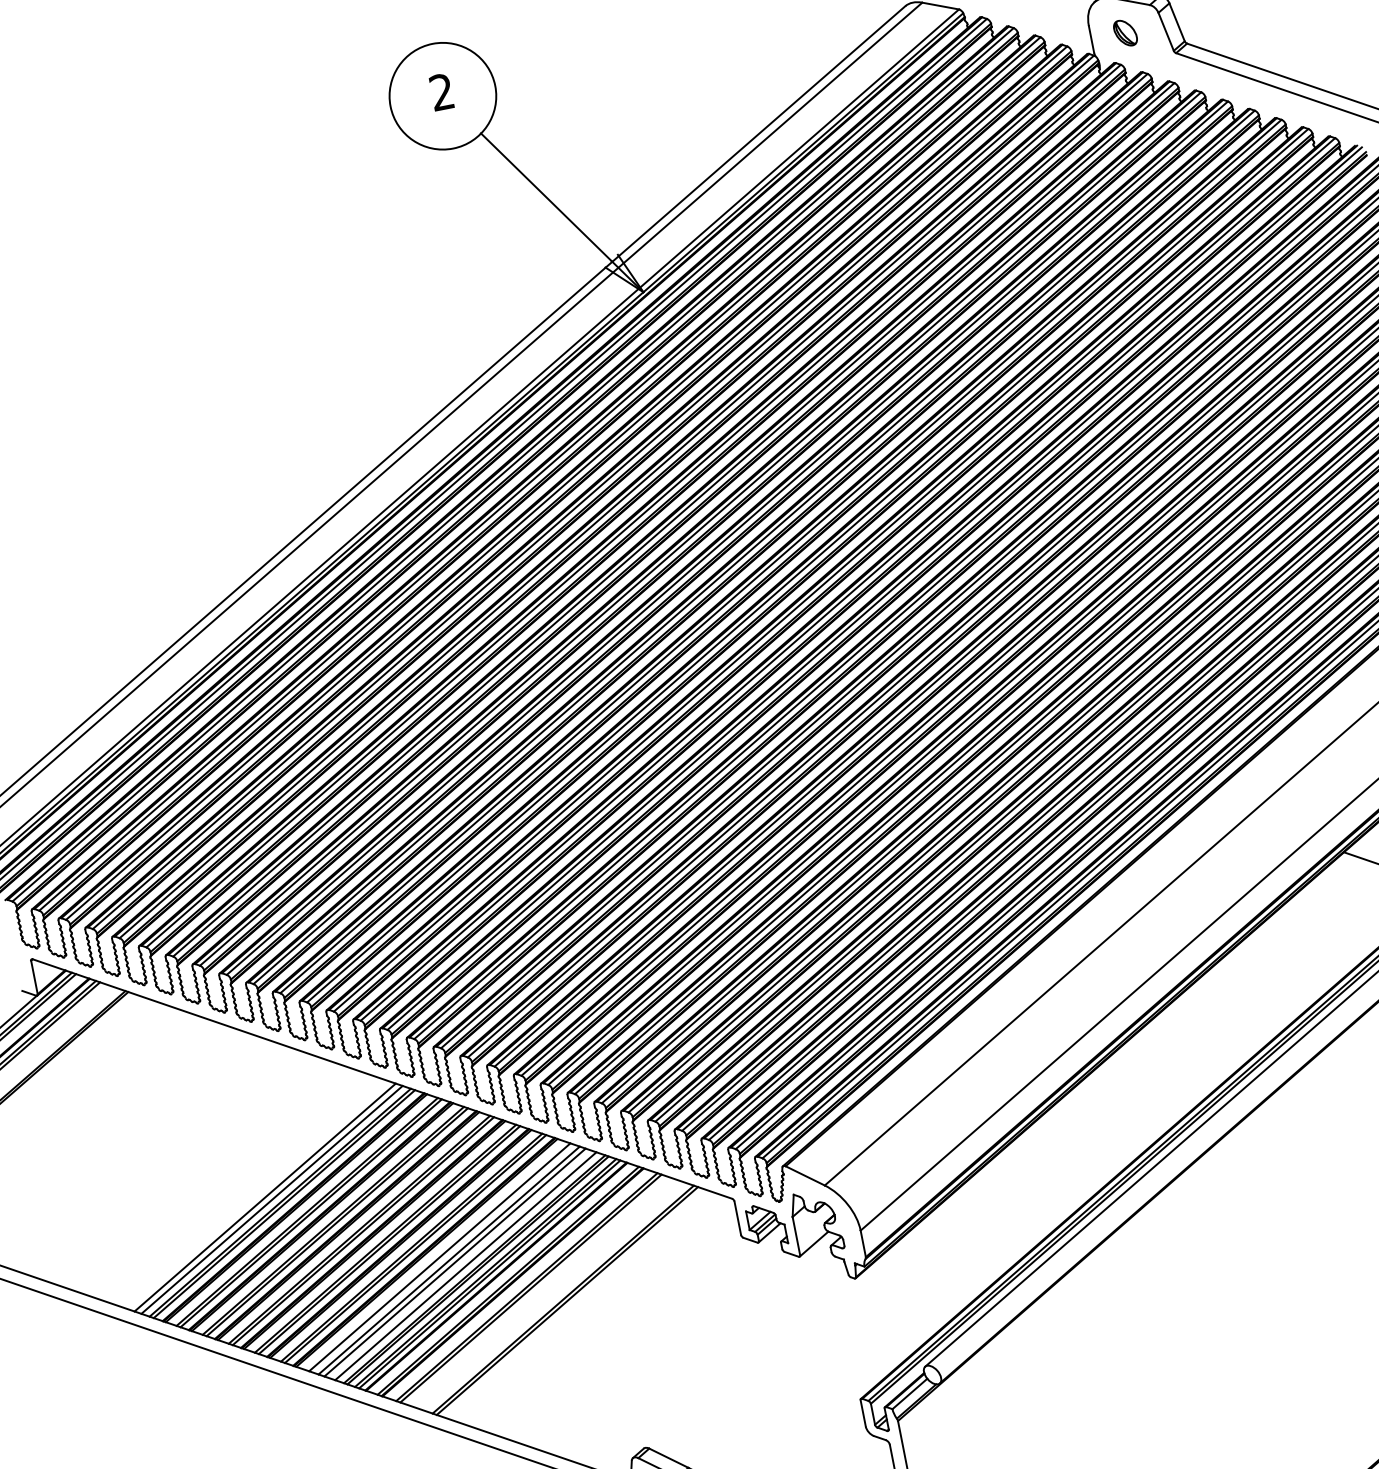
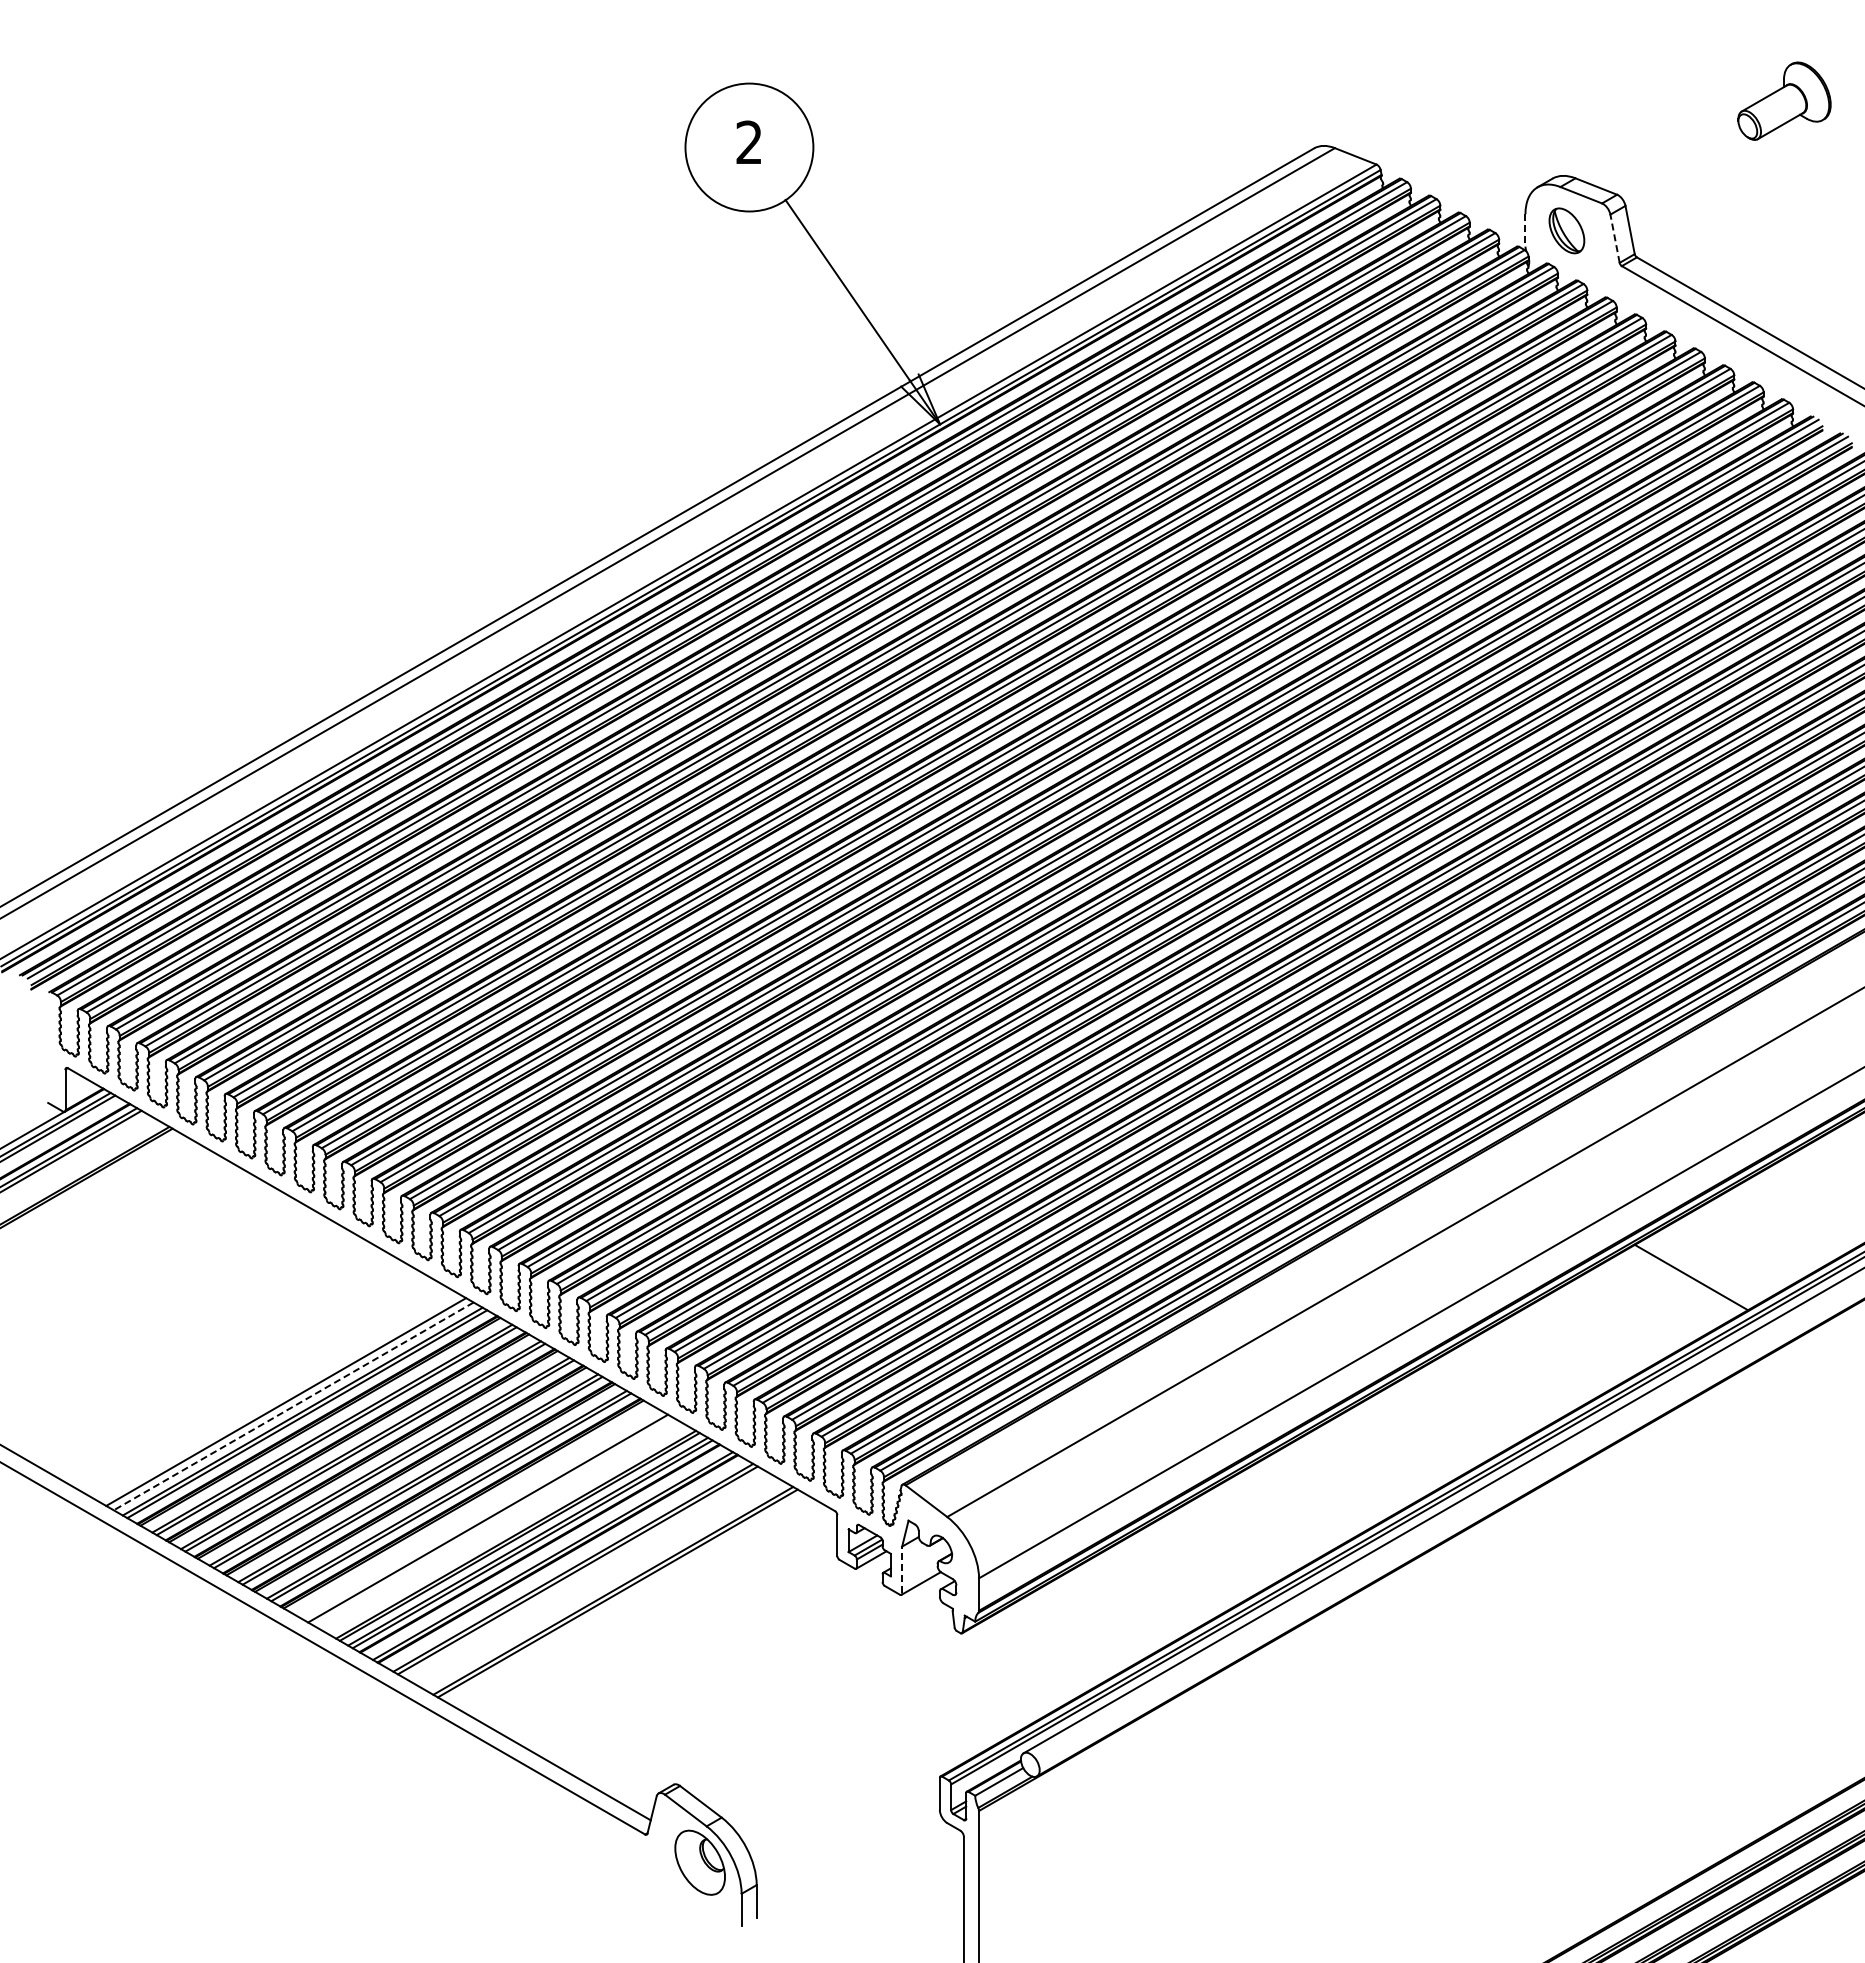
line: (1166, 31) -> (1615, 238), solid -> dashed
part: (1125, 32) -> (1566, 230), size x1.4
line: (1091, 39) -> (1525, 230), solid -> dashed
line: (271, 1200) -> (293, 1406), solid -> dashed
line: (796, 1235) -> (902, 1569), solid -> dashed
line: (439, 1257) -> (477, 1512), removed
line: (455, 1262) -> (494, 1522), removed
line: (466, 1266) -> (506, 1529), removed

